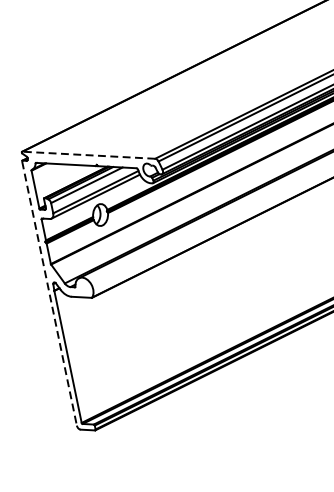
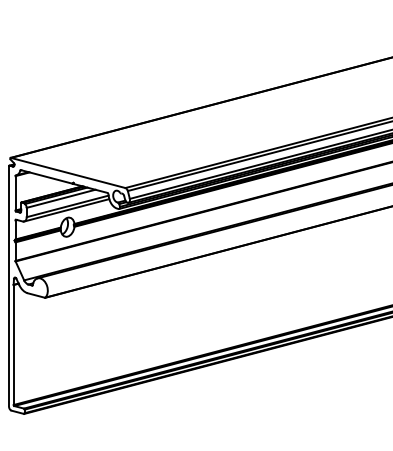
line: (87, 154) -> (67, 172), dashed -> solid
line: (50, 293) -> (9, 286), dashed -> solid

